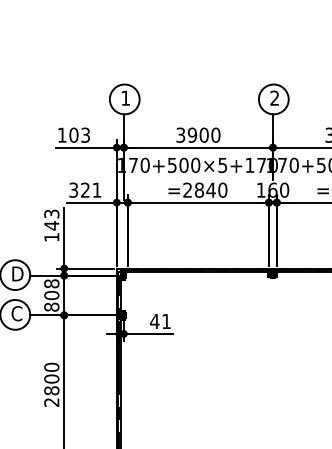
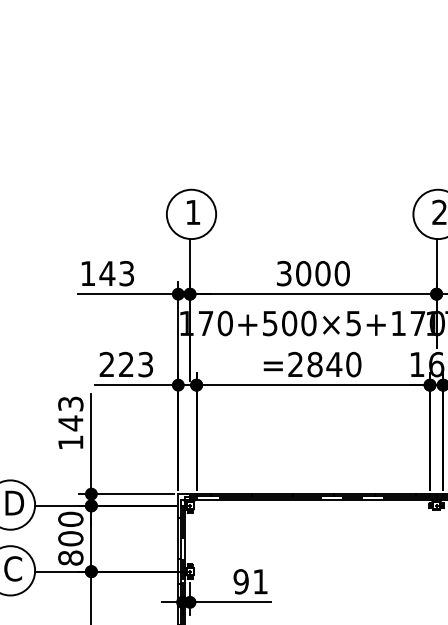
text: (73, 134) -> (106, 272), 103 -> 143
text: (191, 135) -> (301, 274), 3900 -> 3000
text: (85, 189) -> (126, 363), 321 -> 223
text: (51, 283) -> (70, 518), 808 -> 800
text: (154, 321) -> (240, 581), 41 -> 91

